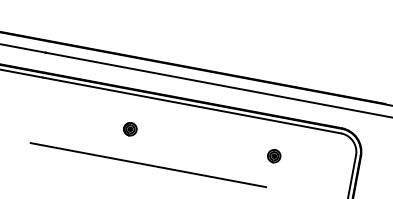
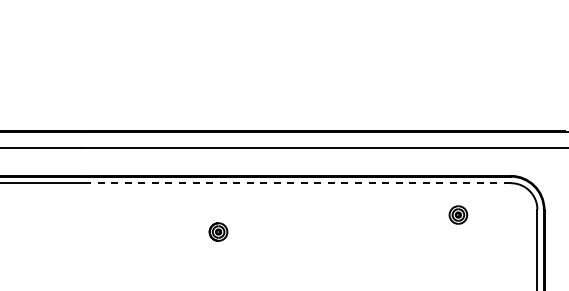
line: (191, 105) -> (297, 183), solid -> dashed
part: (274, 155) -> (458, 214), moved
line: (148, 164) -> (252, 276), removed

